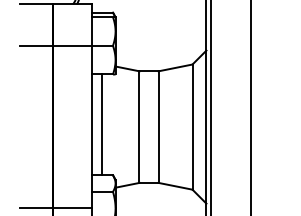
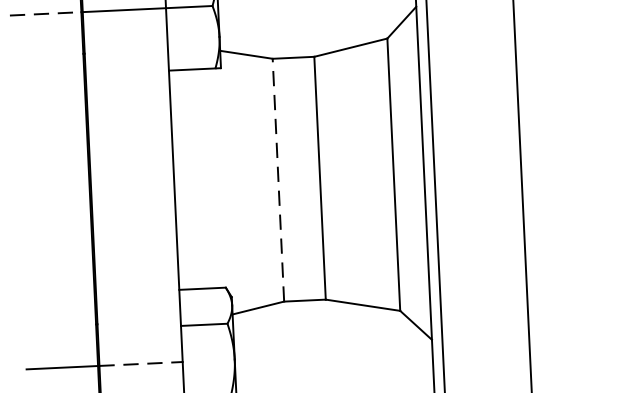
line: (36, 45) -> (46, 13), solid -> dashed
line: (101, 124) -> (195, 178), removed
line: (139, 127) -> (278, 181), solid -> dashed
line: (73, 208) -> (143, 364), solid -> dashed

